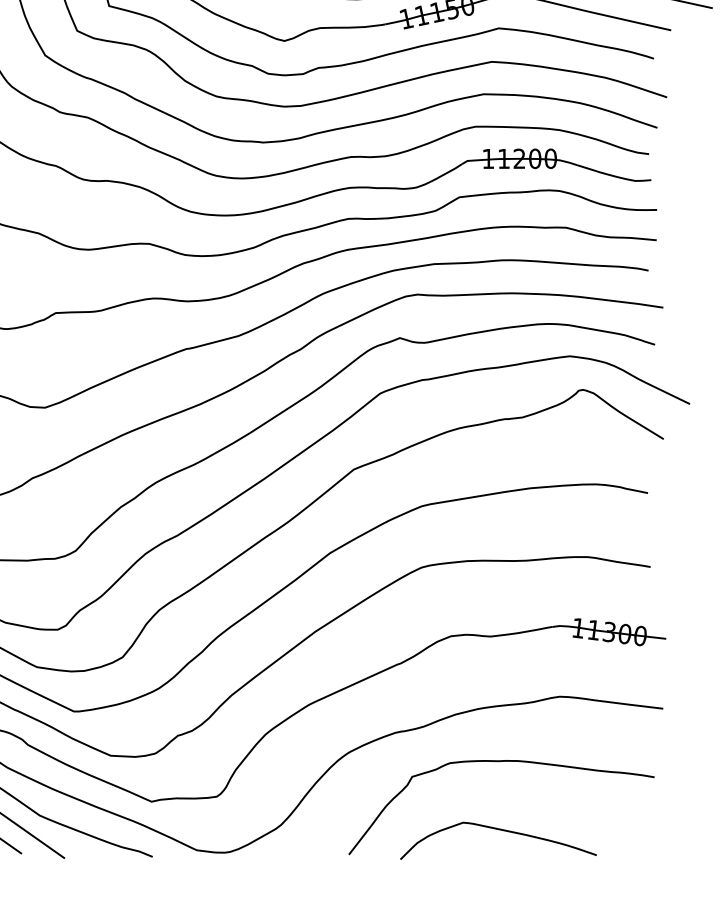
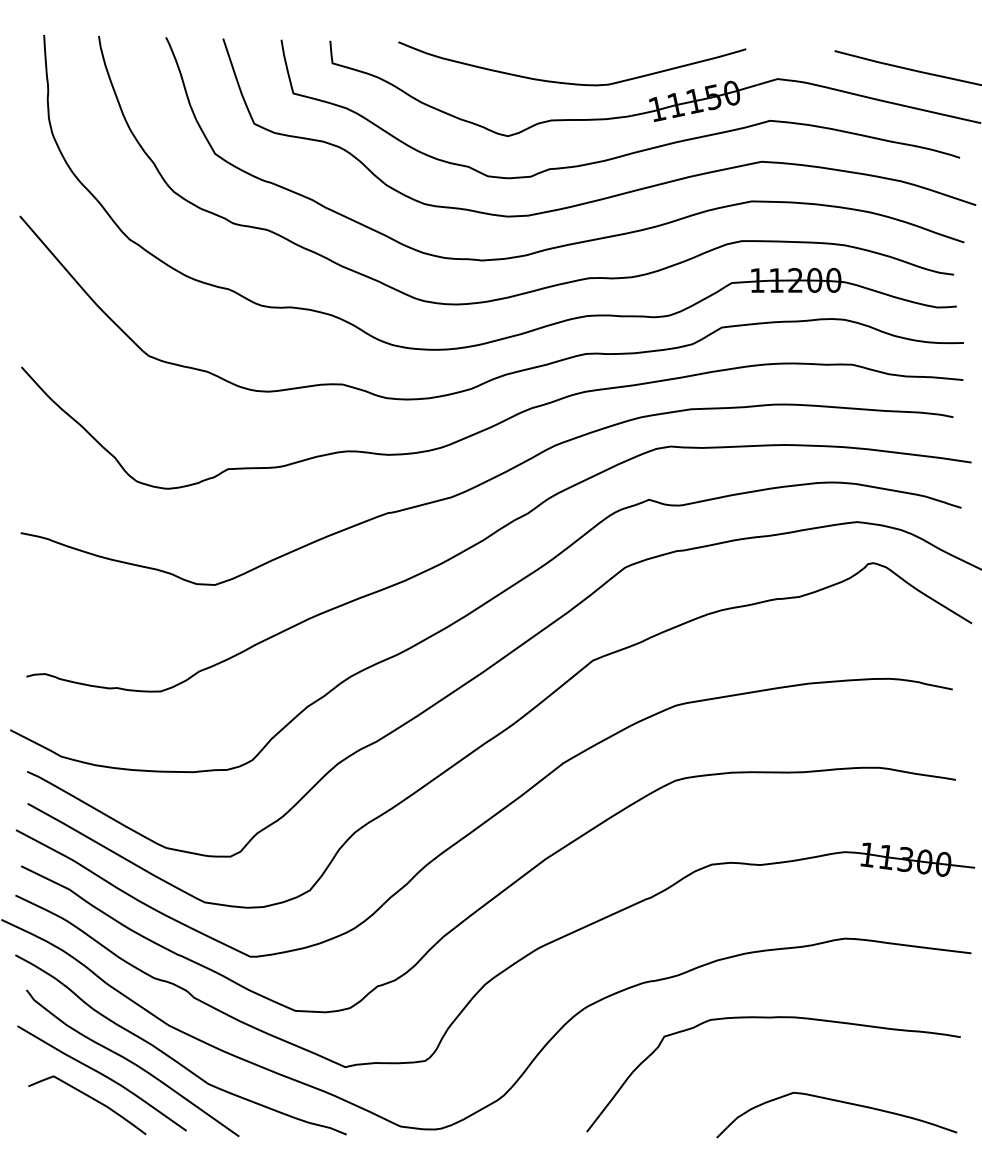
curve: (500, 830) -> (839, 1102), moved

